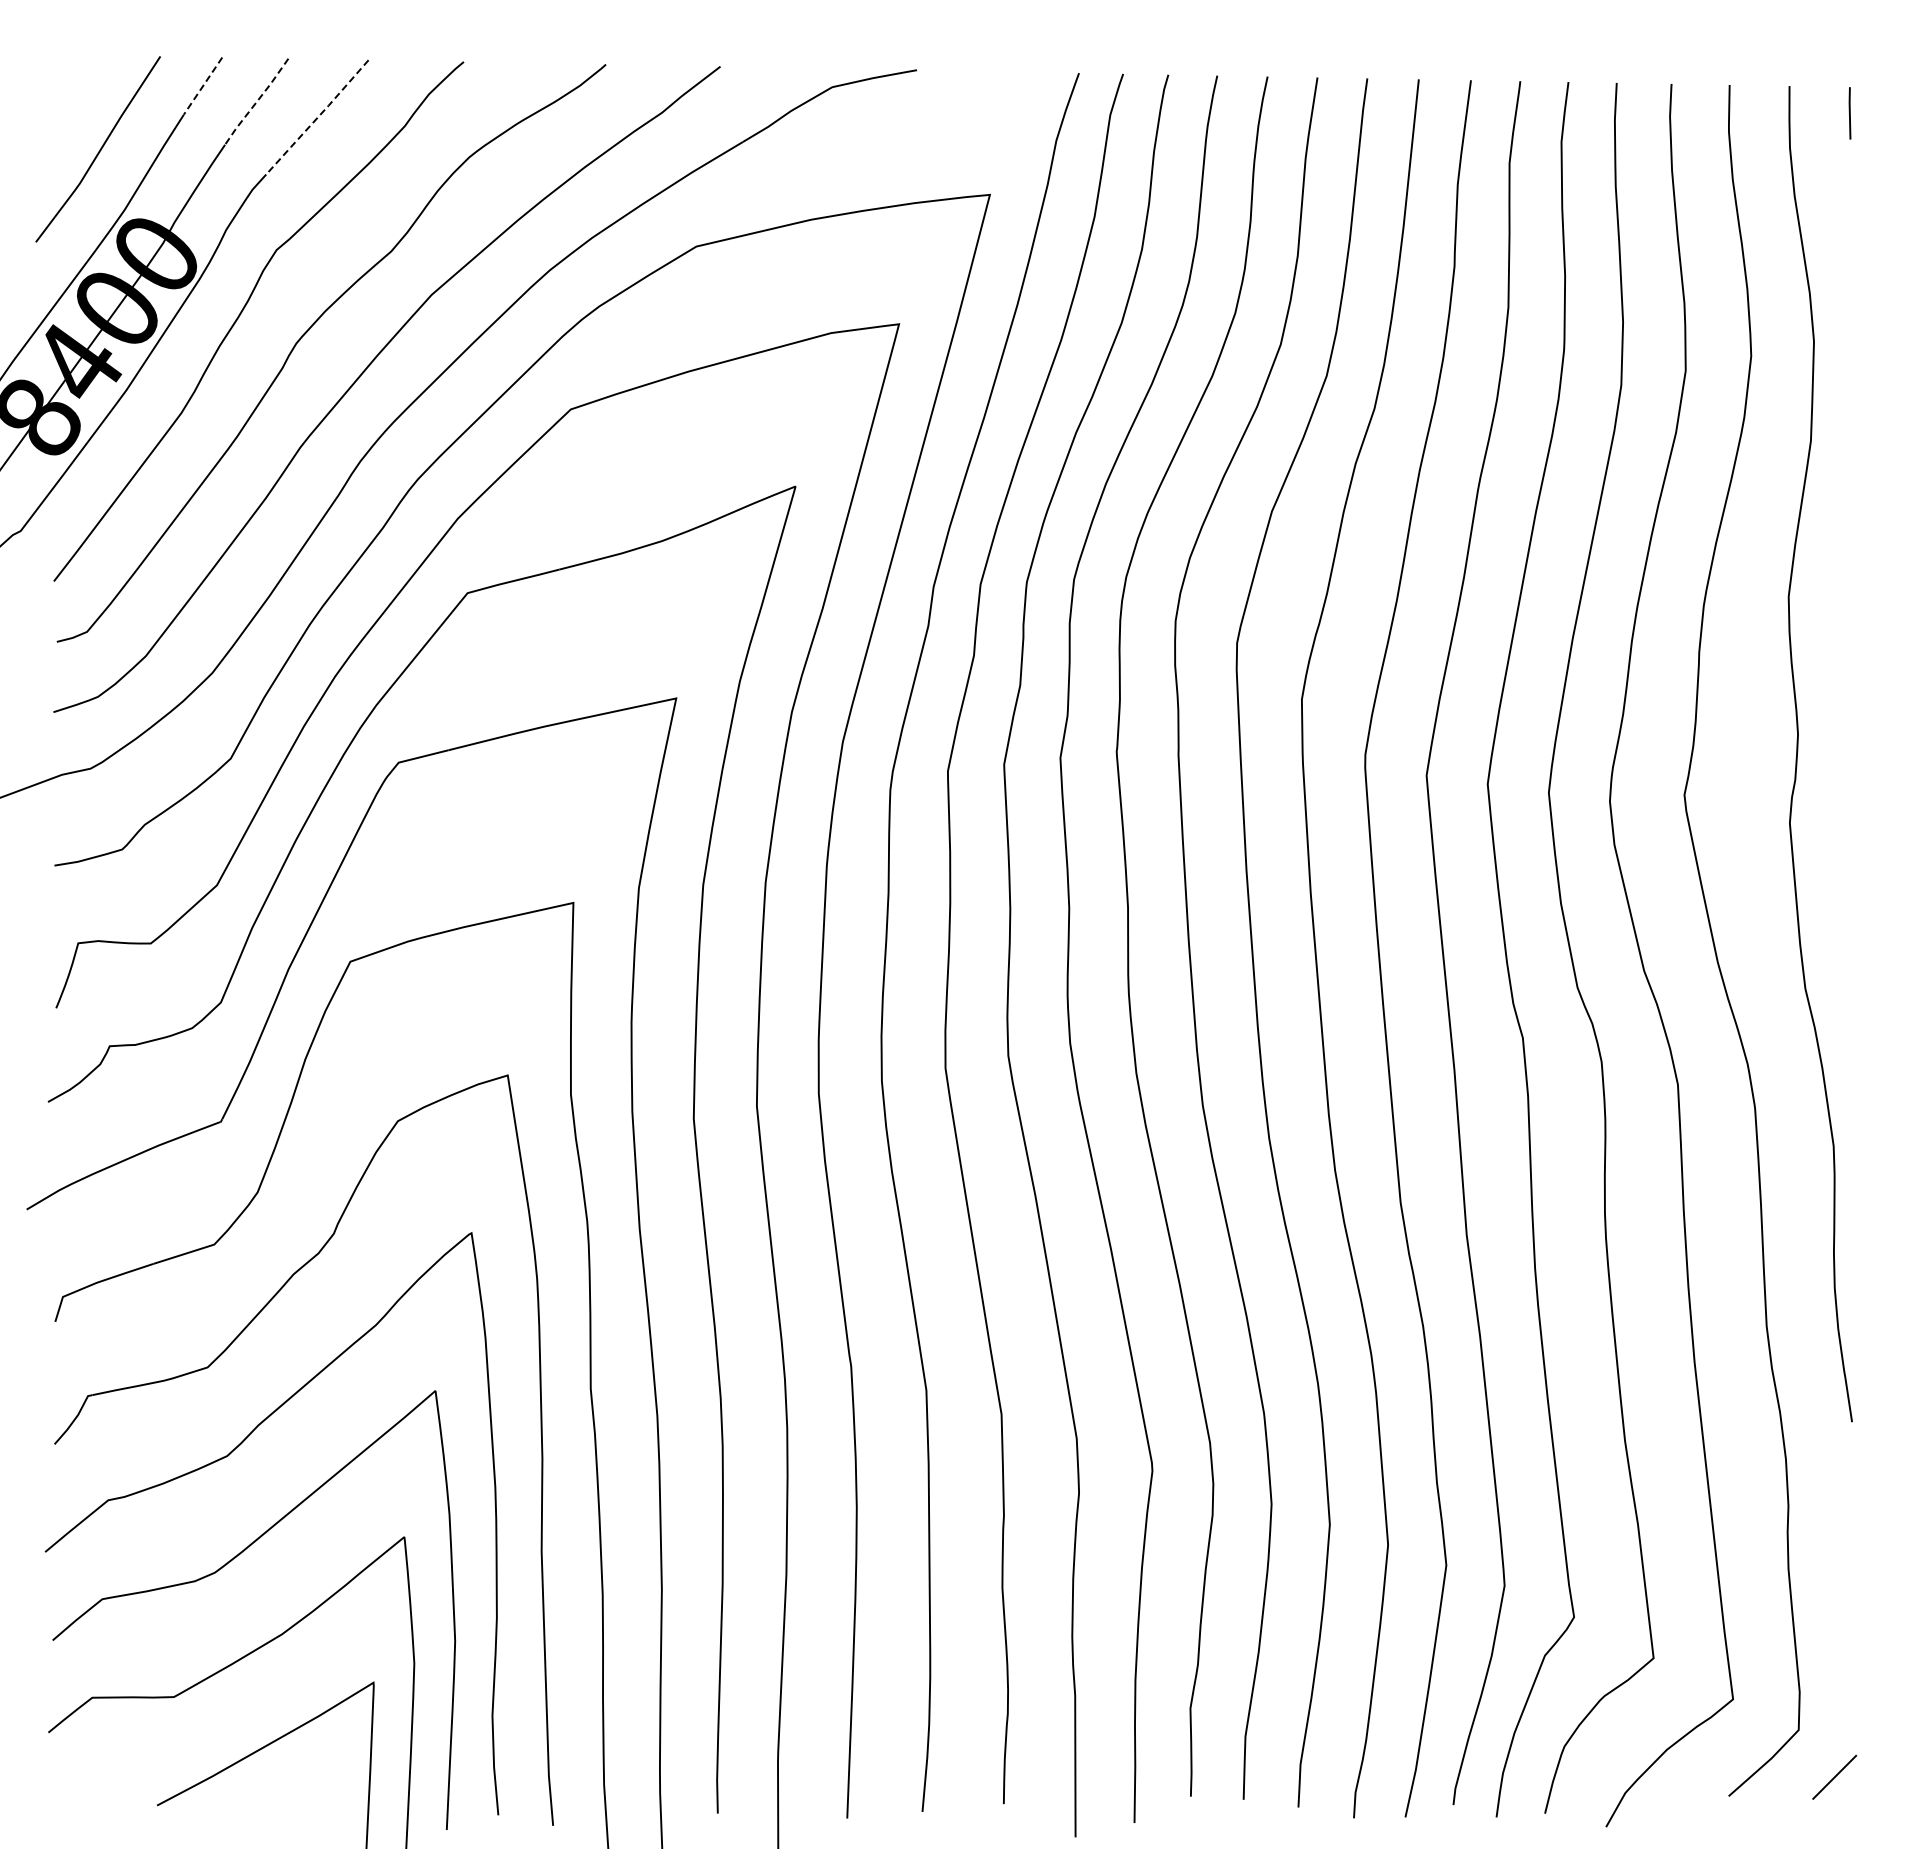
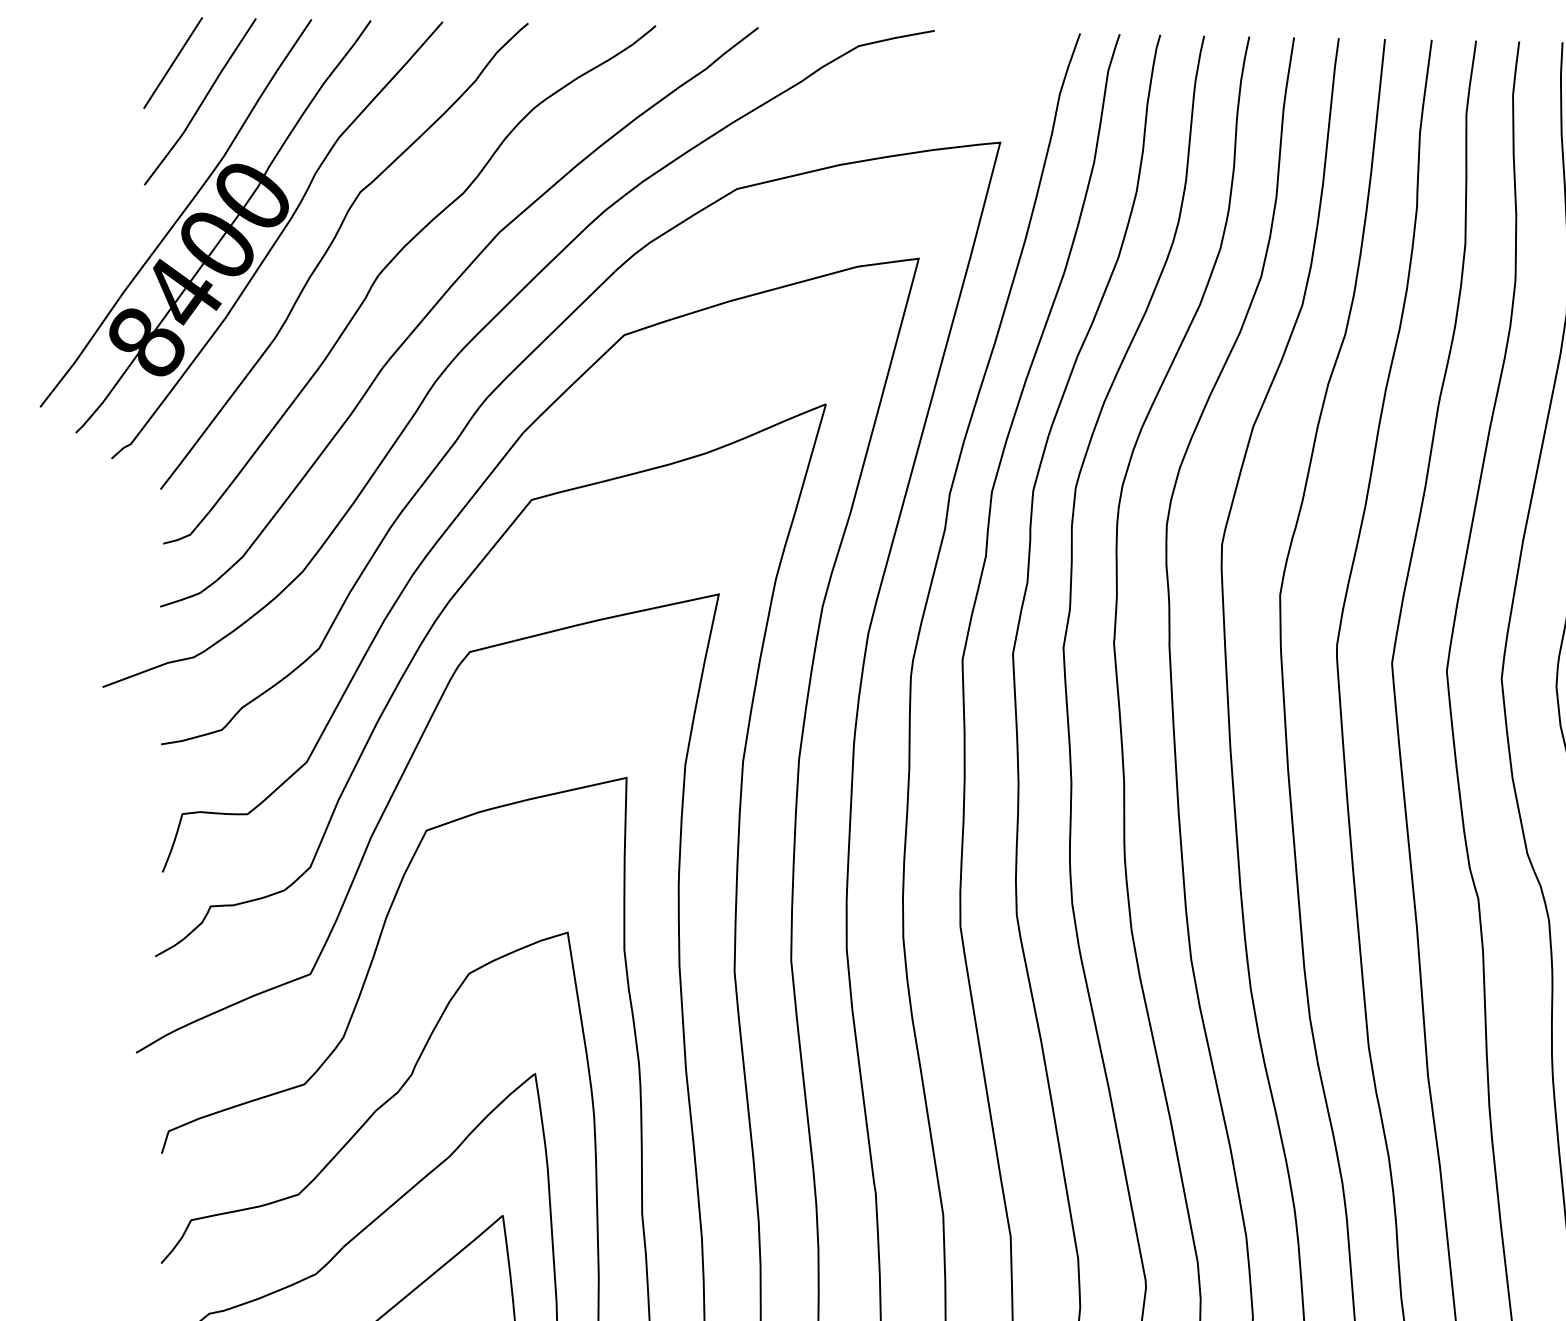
line: (202, 87) -> (293, 46), dashed -> solid
line: (256, 102) -> (342, 59), dashed -> solid
line: (67, 106) -> (172, 63), added
line: (317, 118) -> (397, 74), dashed -> solid

